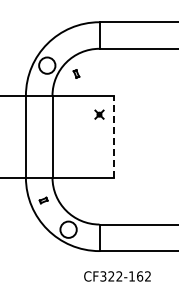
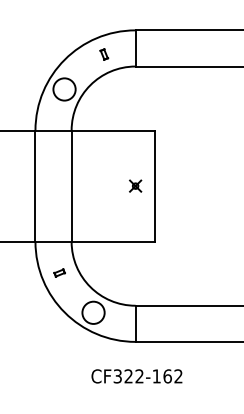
part: (76, 73) -> (104, 53), moved
part: (99, 114) -> (135, 185), moved
line: (113, 136) -> (154, 185), dashed -> solid
text: (117, 276) -> (136, 376), moved

